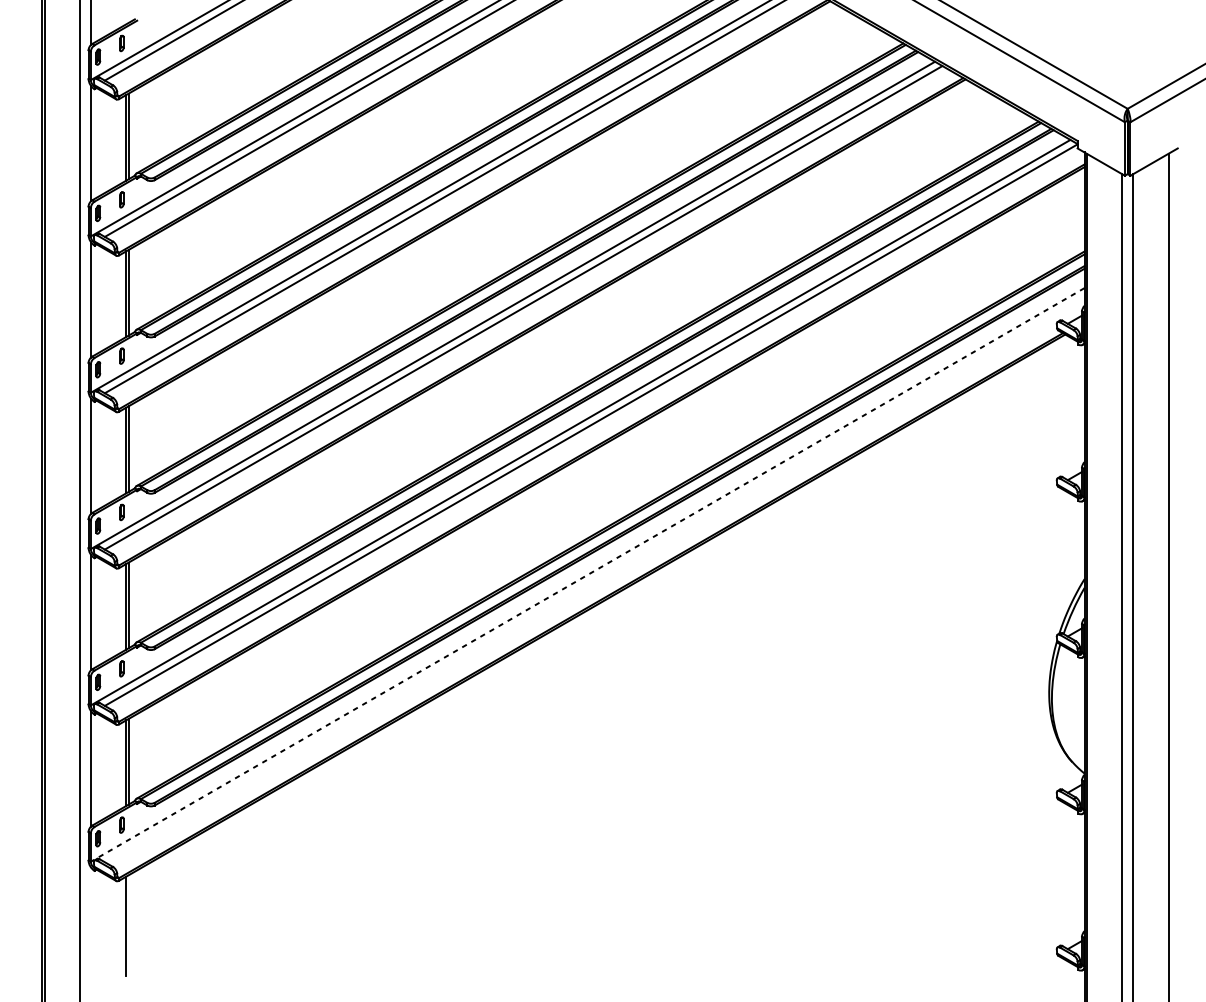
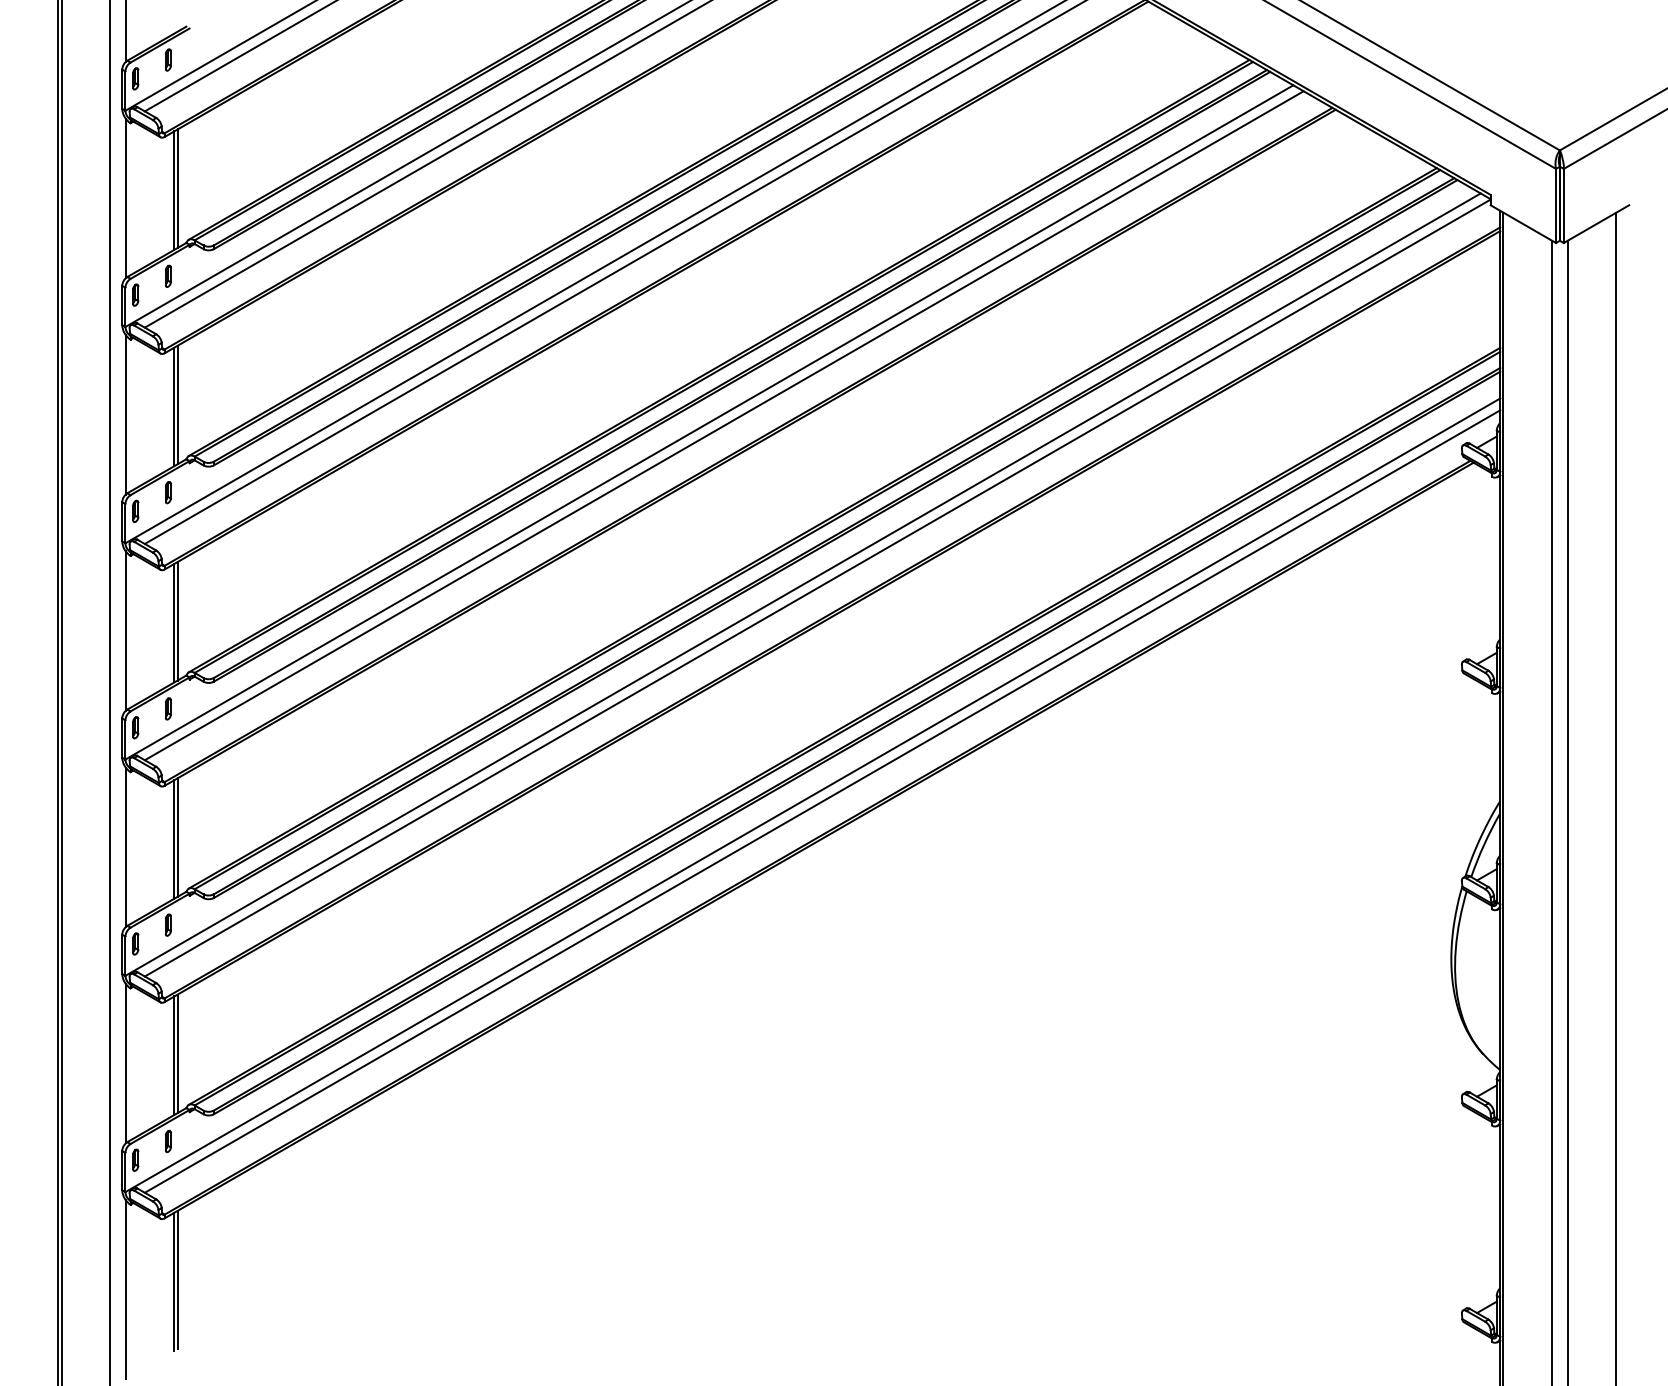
line: (587, 575) -> (812, 795), dashed -> solid
line: (594, 579) -> (822, 801), added
line: (128, 924) -> (177, 1279), added
line: (90, 932) -> (125, 1289), added

